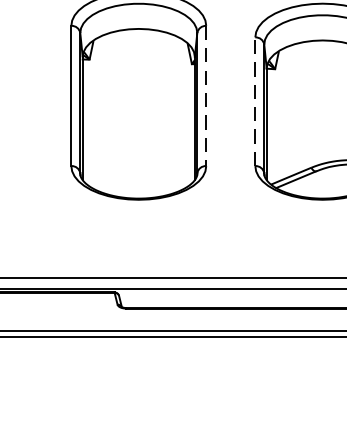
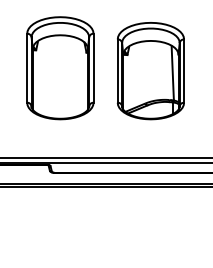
line: (206, 96) -> (93, 68), dashed -> solid
line: (254, 102) -> (117, 71), dashed -> solid

